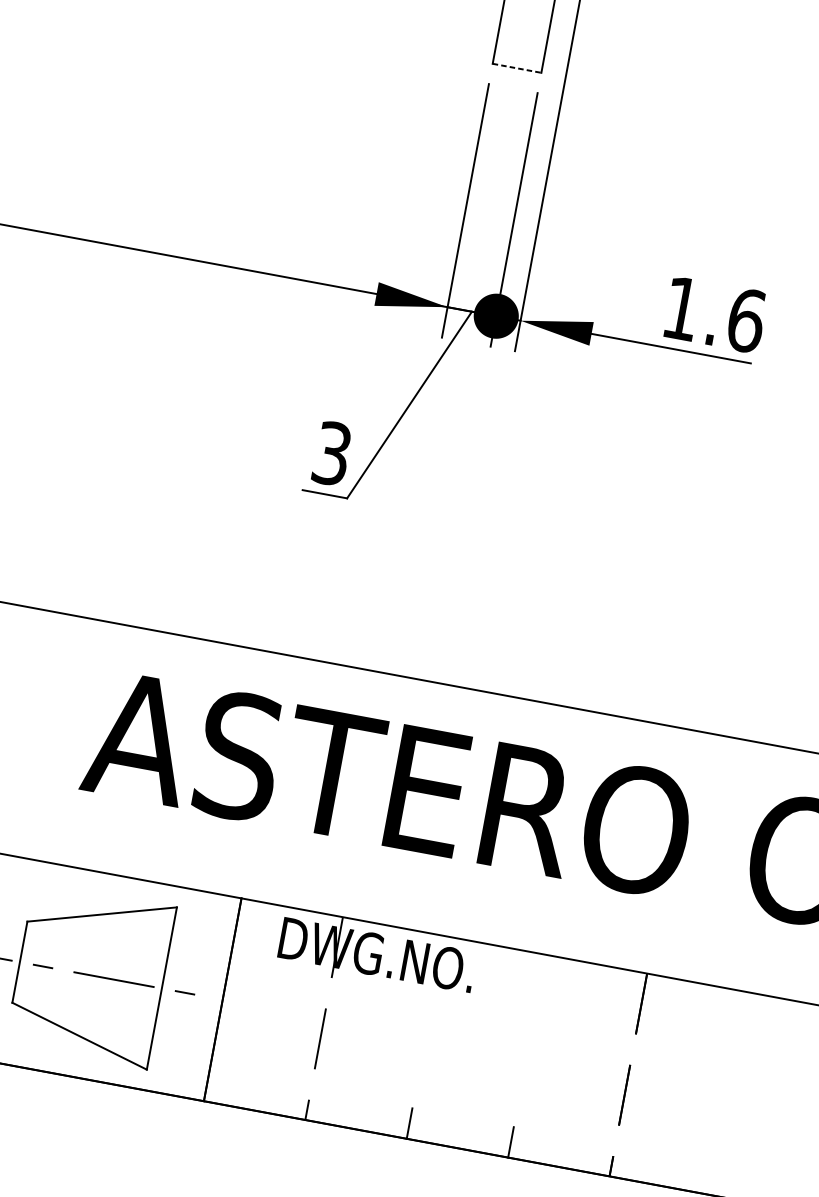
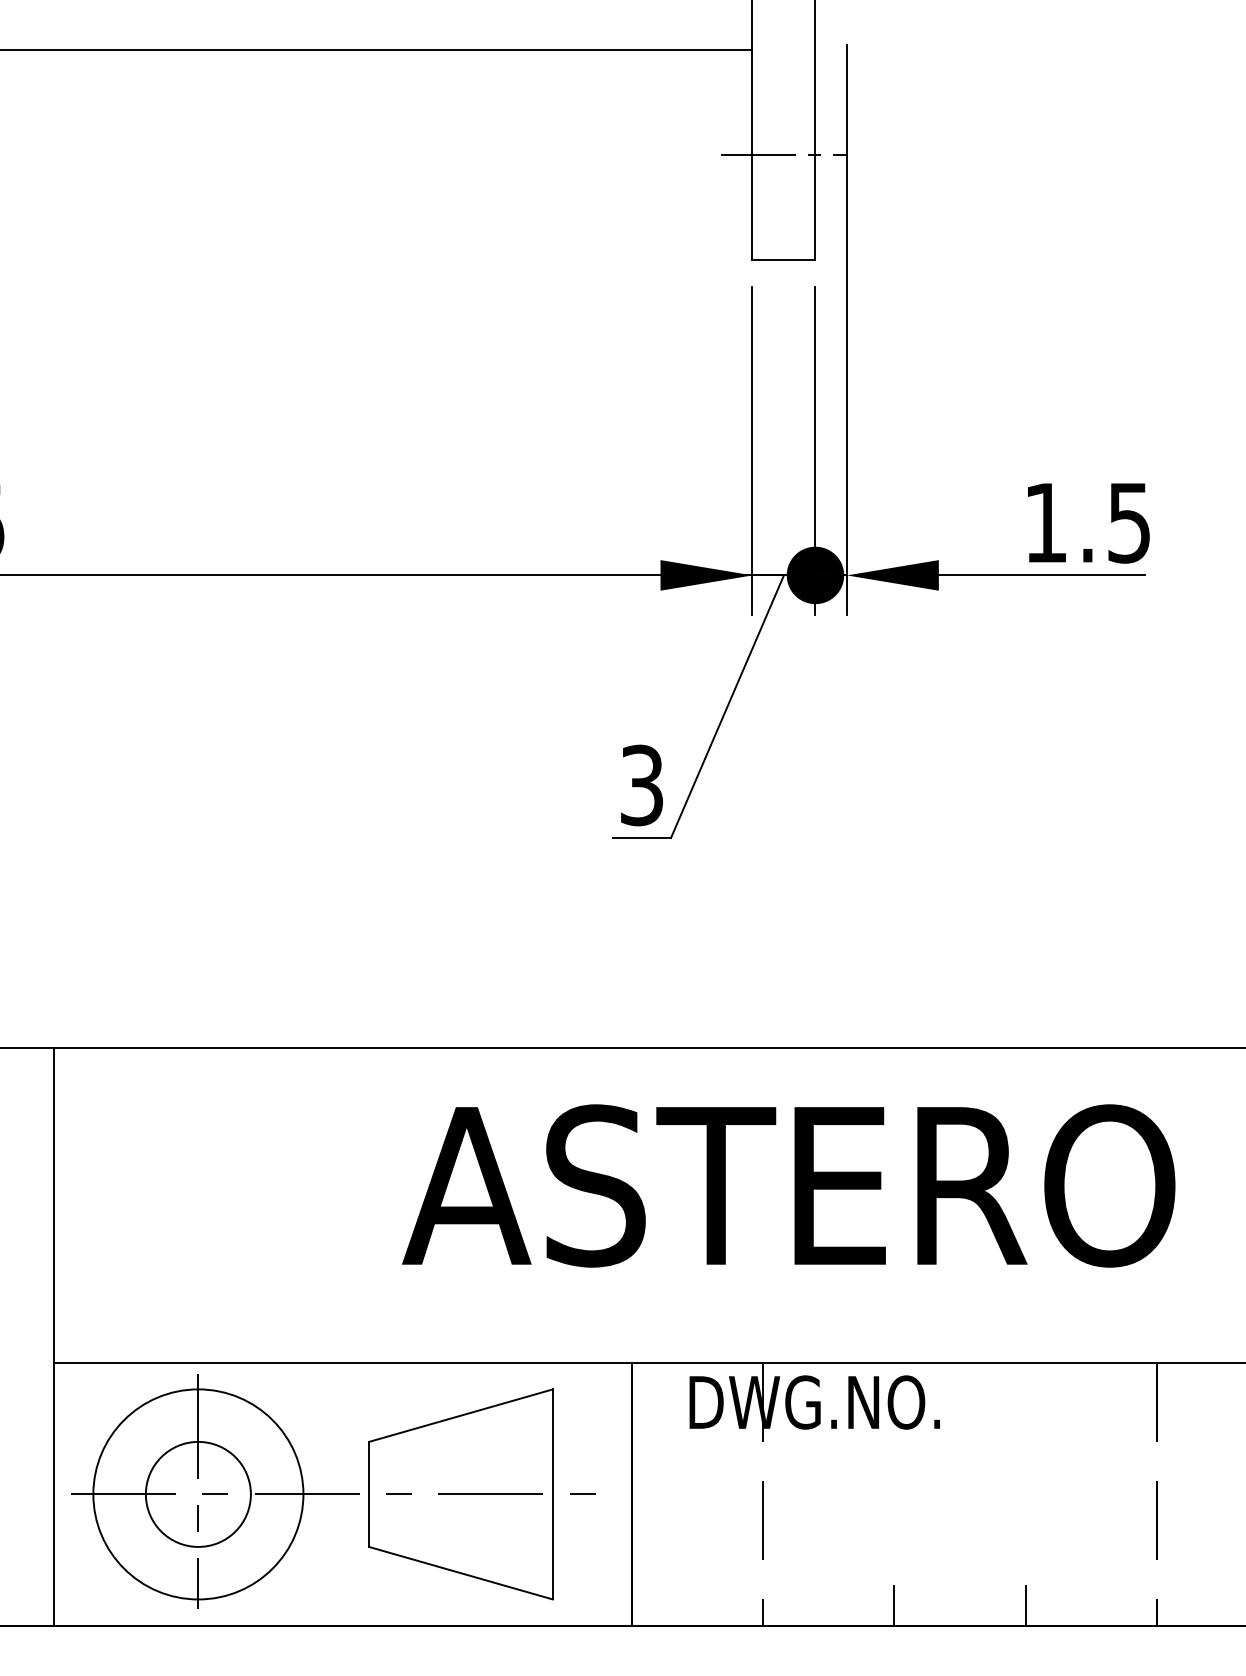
line: (516, 68) -> (783, 260), dashed -> solid
text: (746, 320) -> (1129, 522), 1.6 -> 1.5

